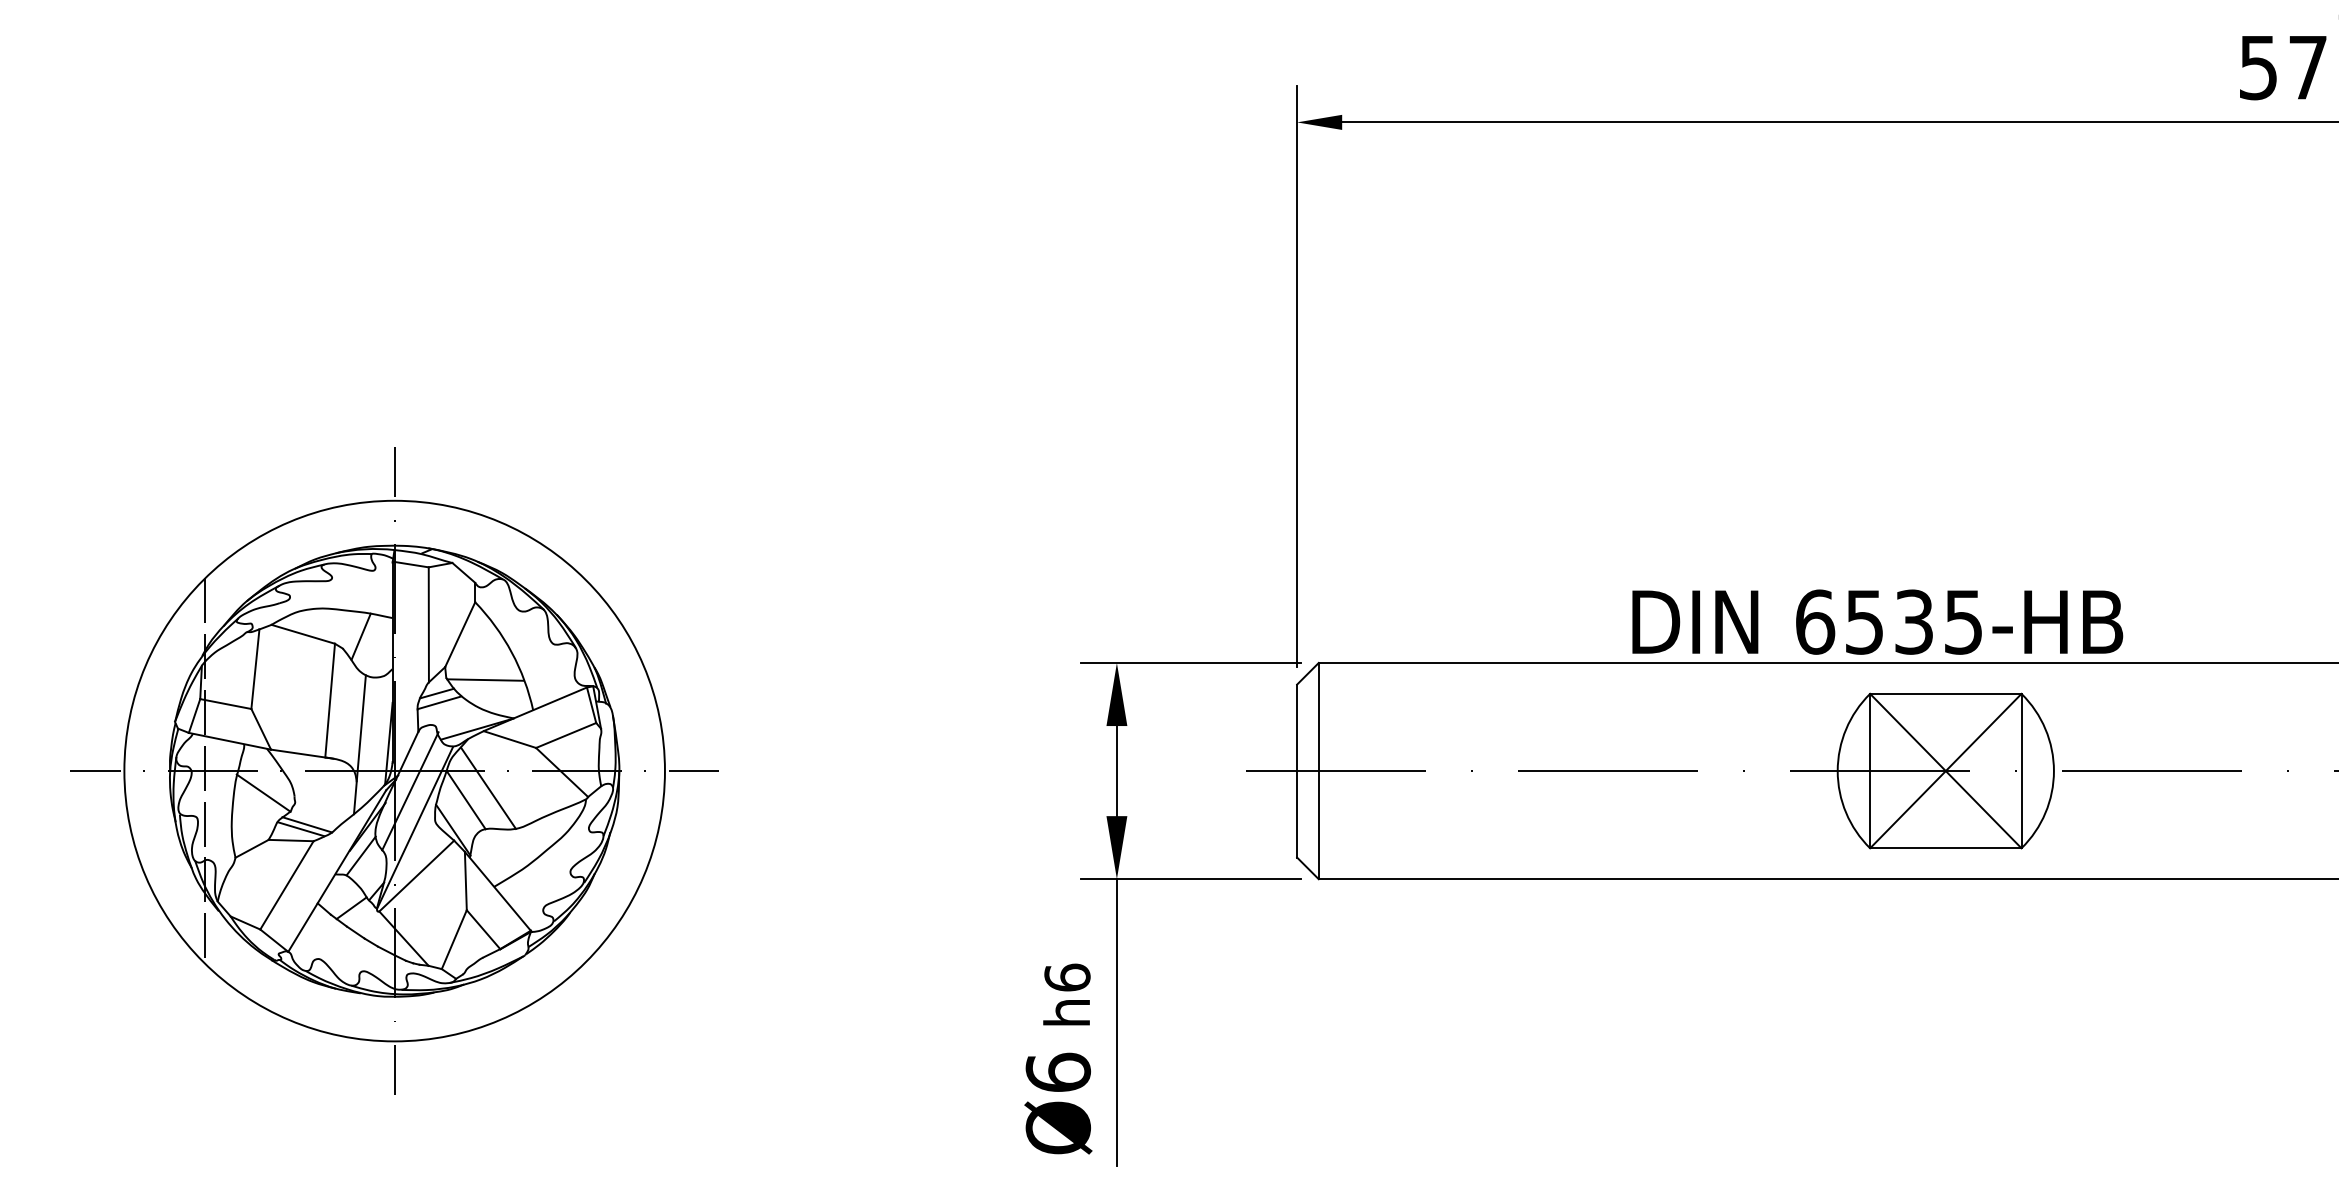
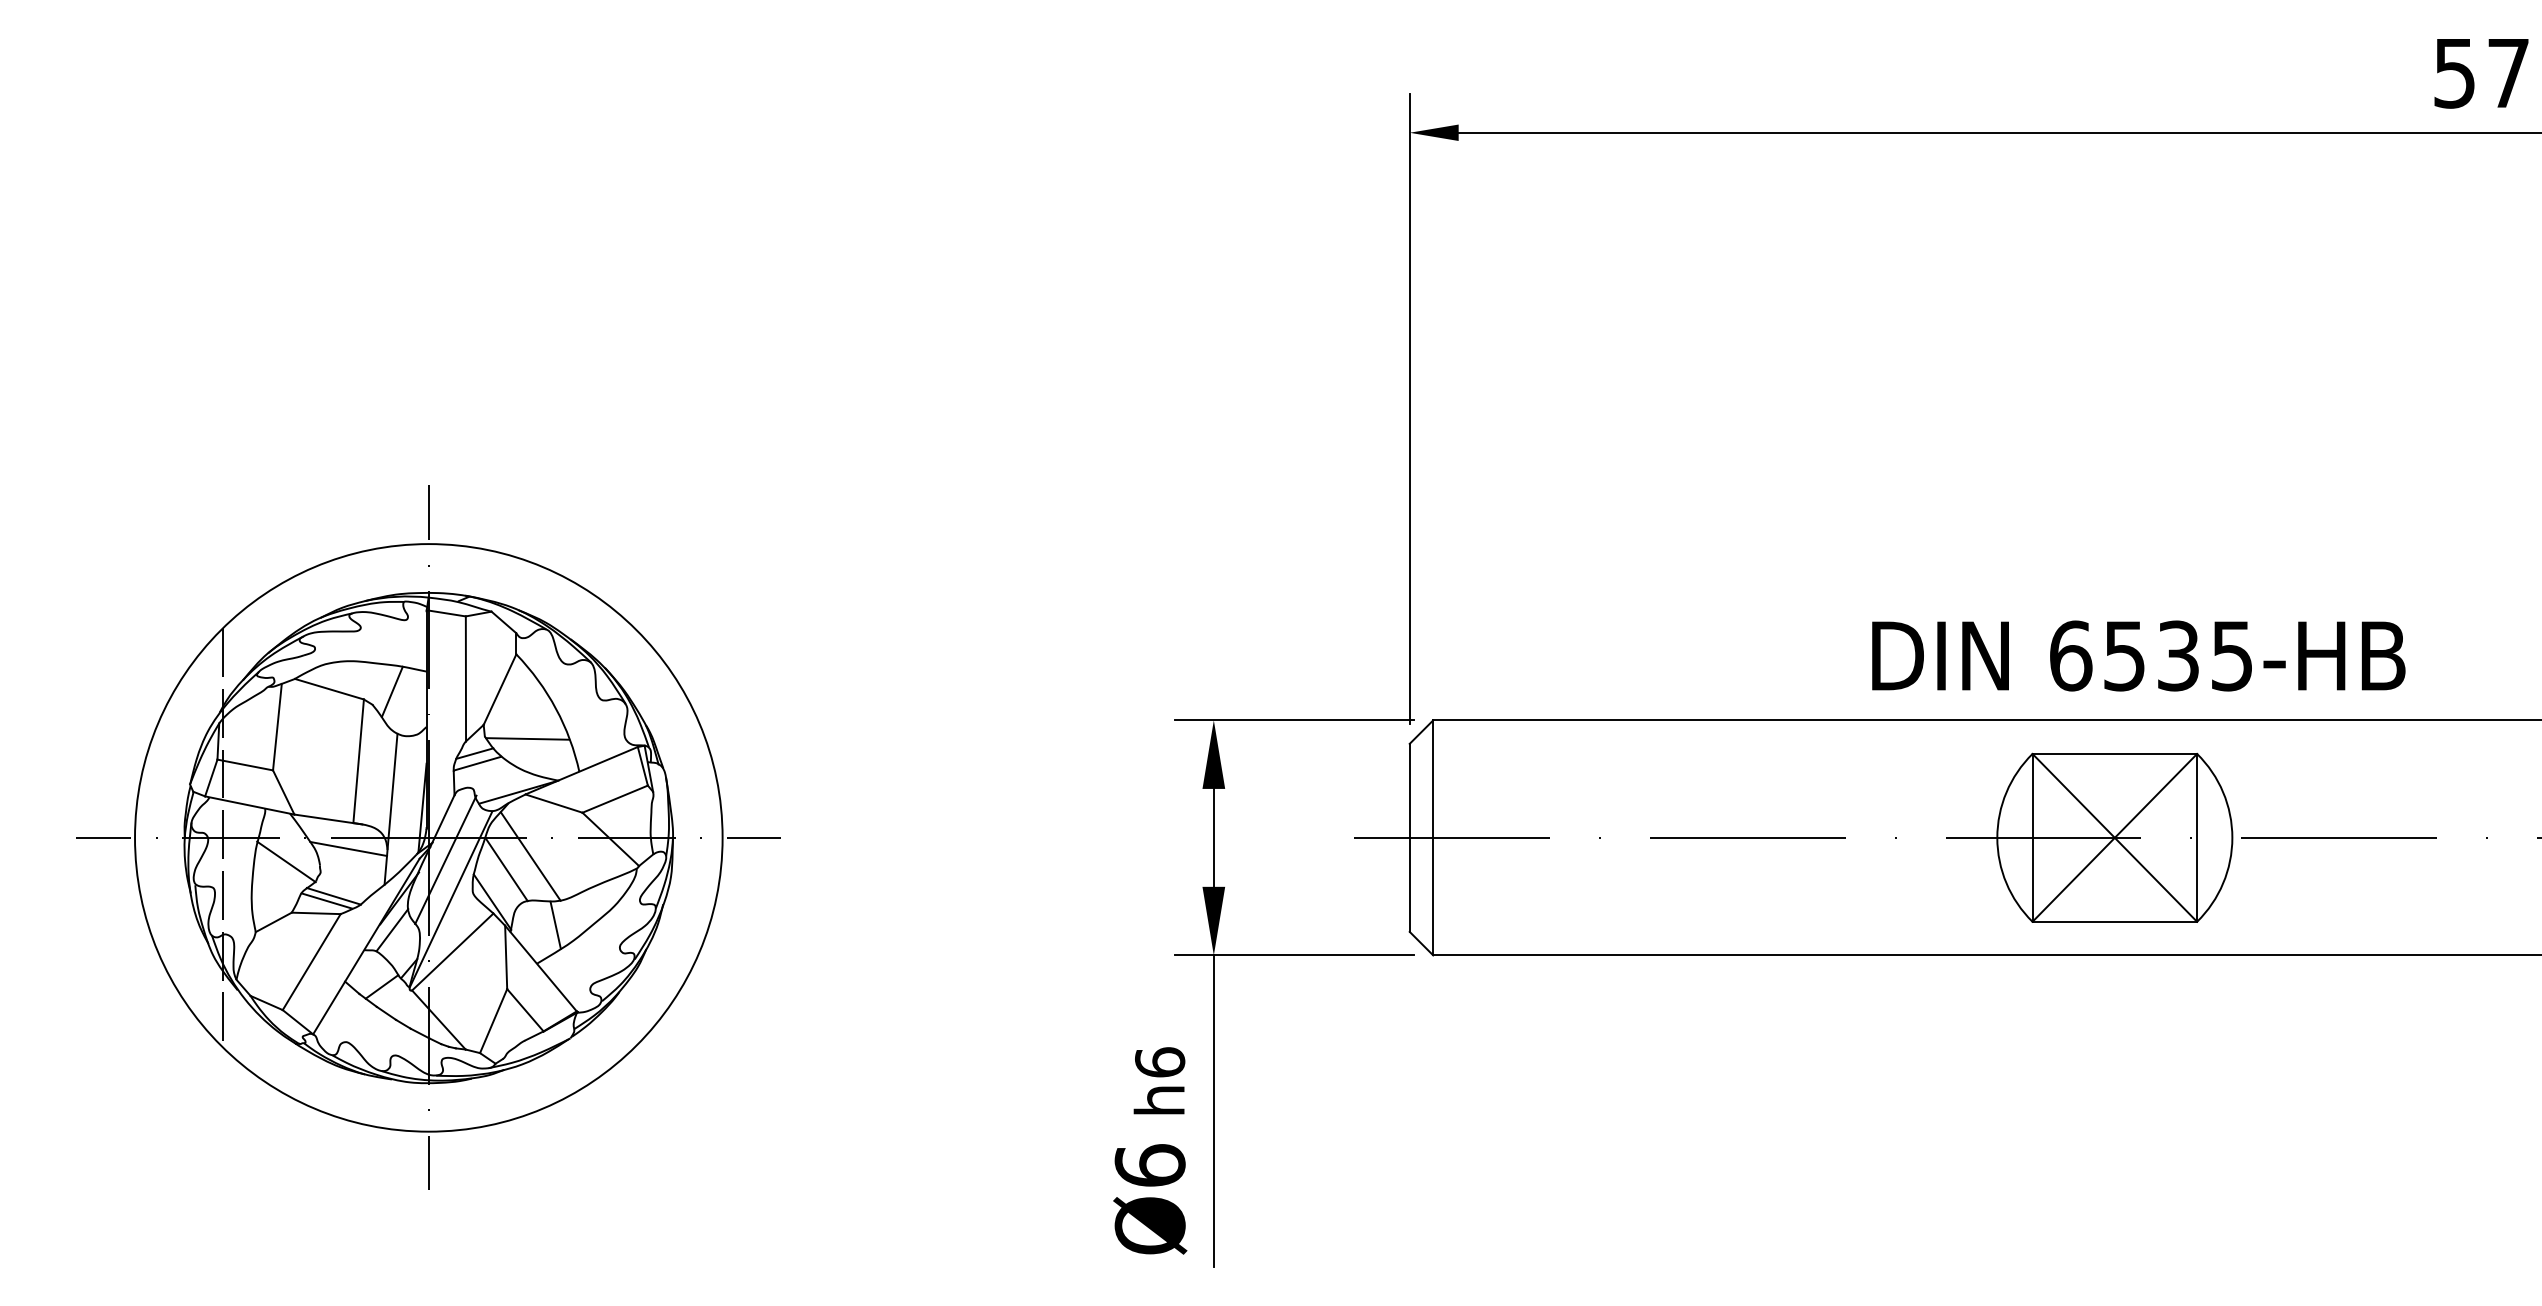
text: (1877, 621) -> (2138, 655), moved
line: (320, 780) -> (348, 848), added
line: (511, 850) -> (555, 924), added

